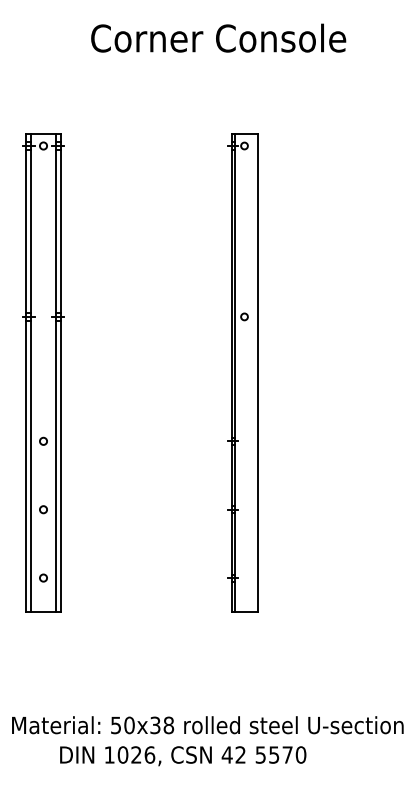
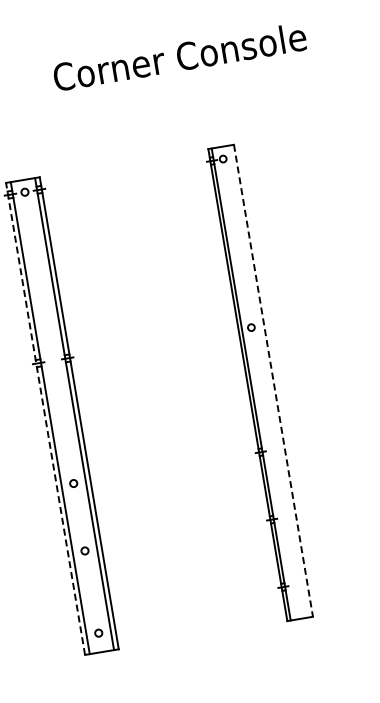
line: (26, 372) -> (45, 418), solid -> dashed
line: (257, 373) -> (273, 381), solid -> dashed
circle: (43, 577) -> (98, 632), moved

